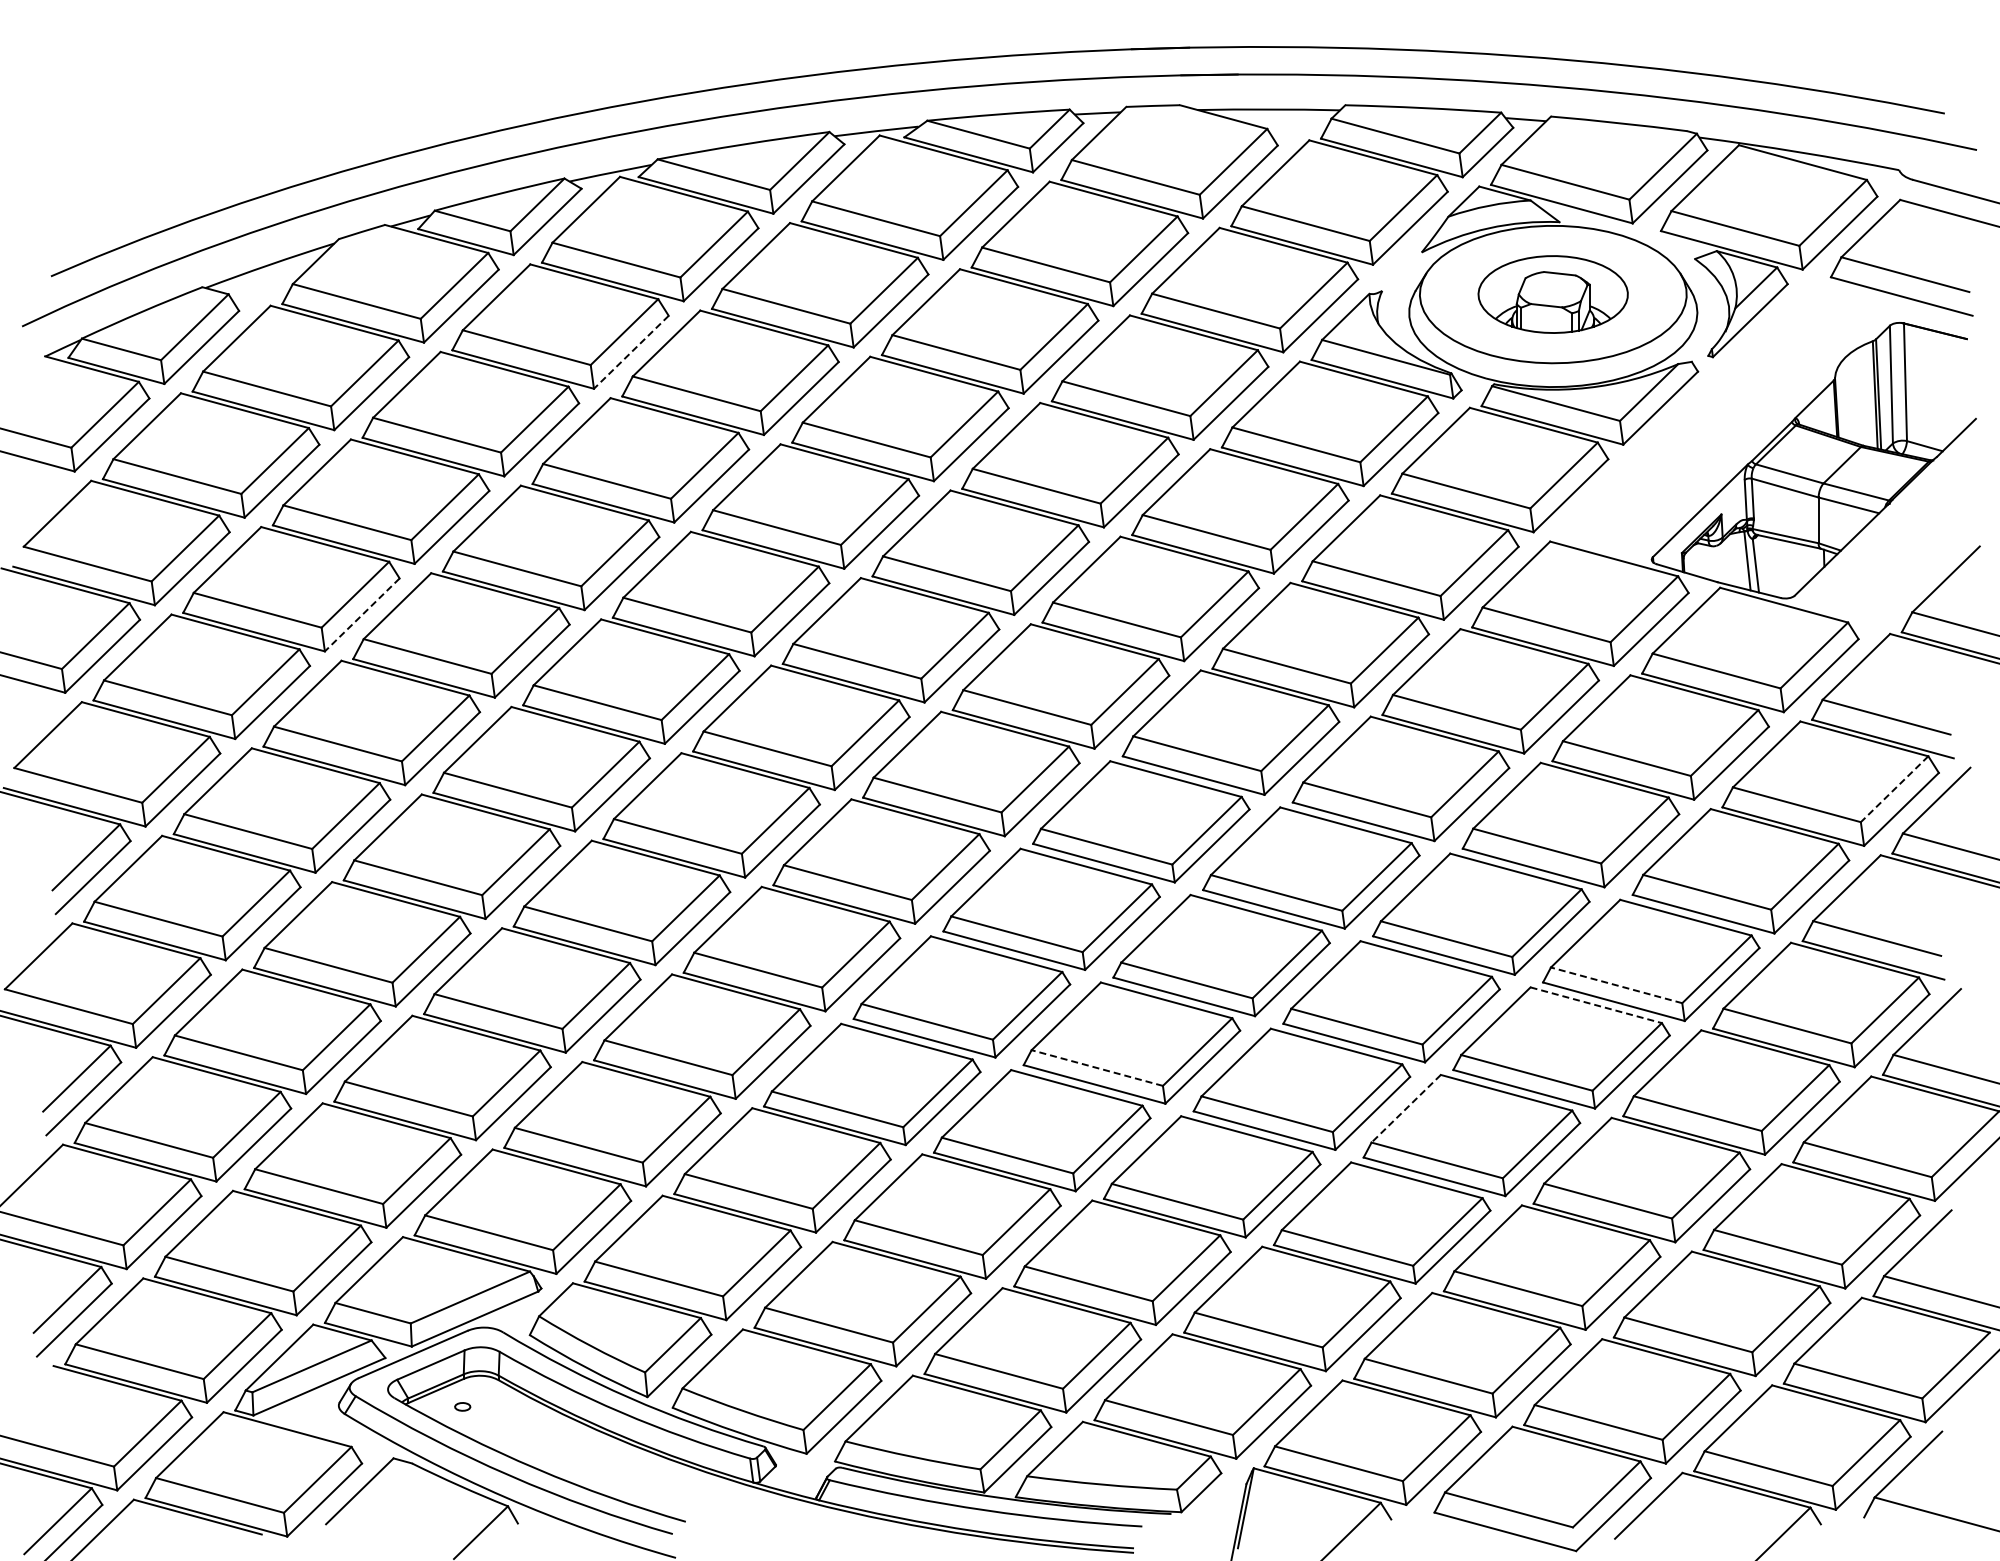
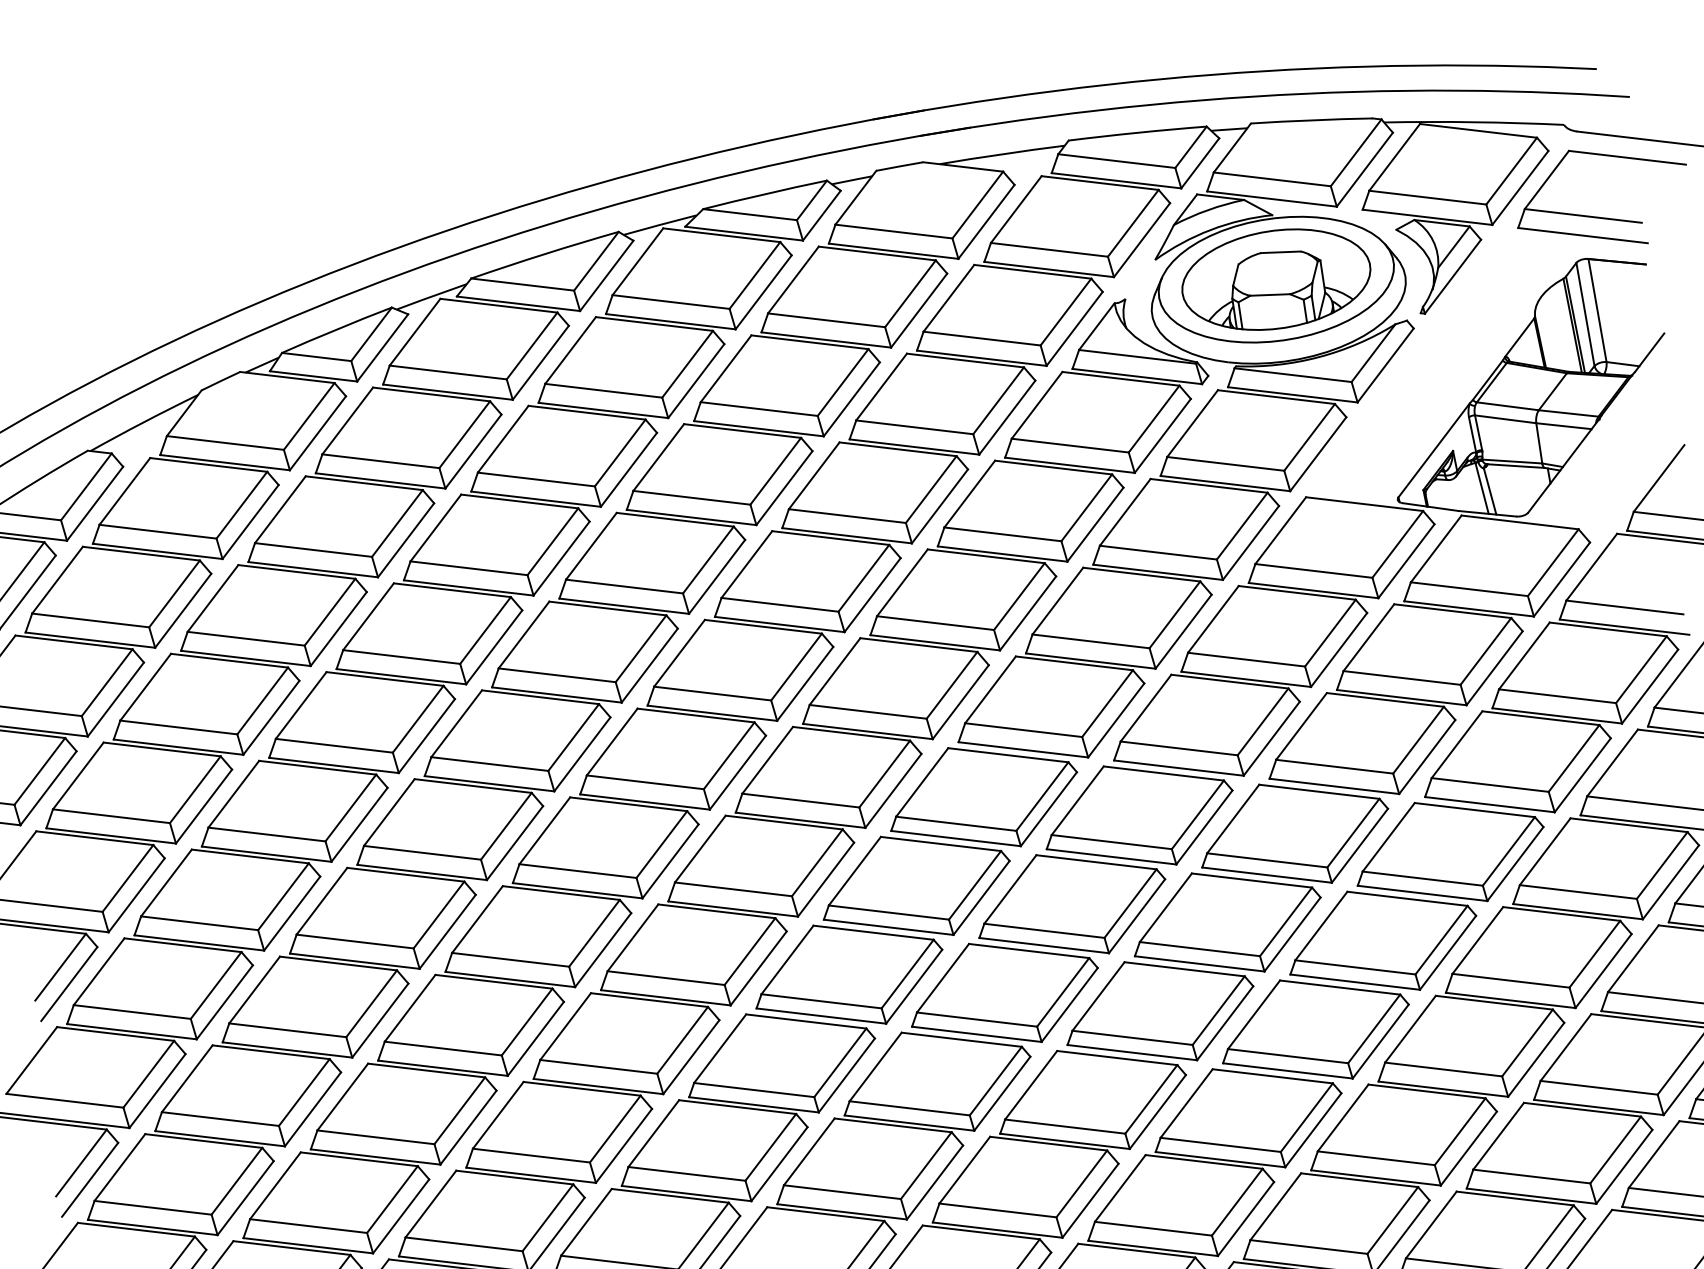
part: (1552, 294) -> (1275, 279), size x1.43
line: (631, 352) -> (473, 451), dashed -> solid
line: (361, 615) -> (270, 718), dashed -> solid
line: (1894, 789) -> (1641, 669), dashed -> solid
line: (1616, 985) -> (1422, 878), dashed -> solid
line: (1596, 1005) -> (1407, 899), dashed -> solid
line: (1096, 1067) -> (976, 1019), dashed -> solid
line: (1405, 1109) -> (1253, 1015), dashed -> solid

